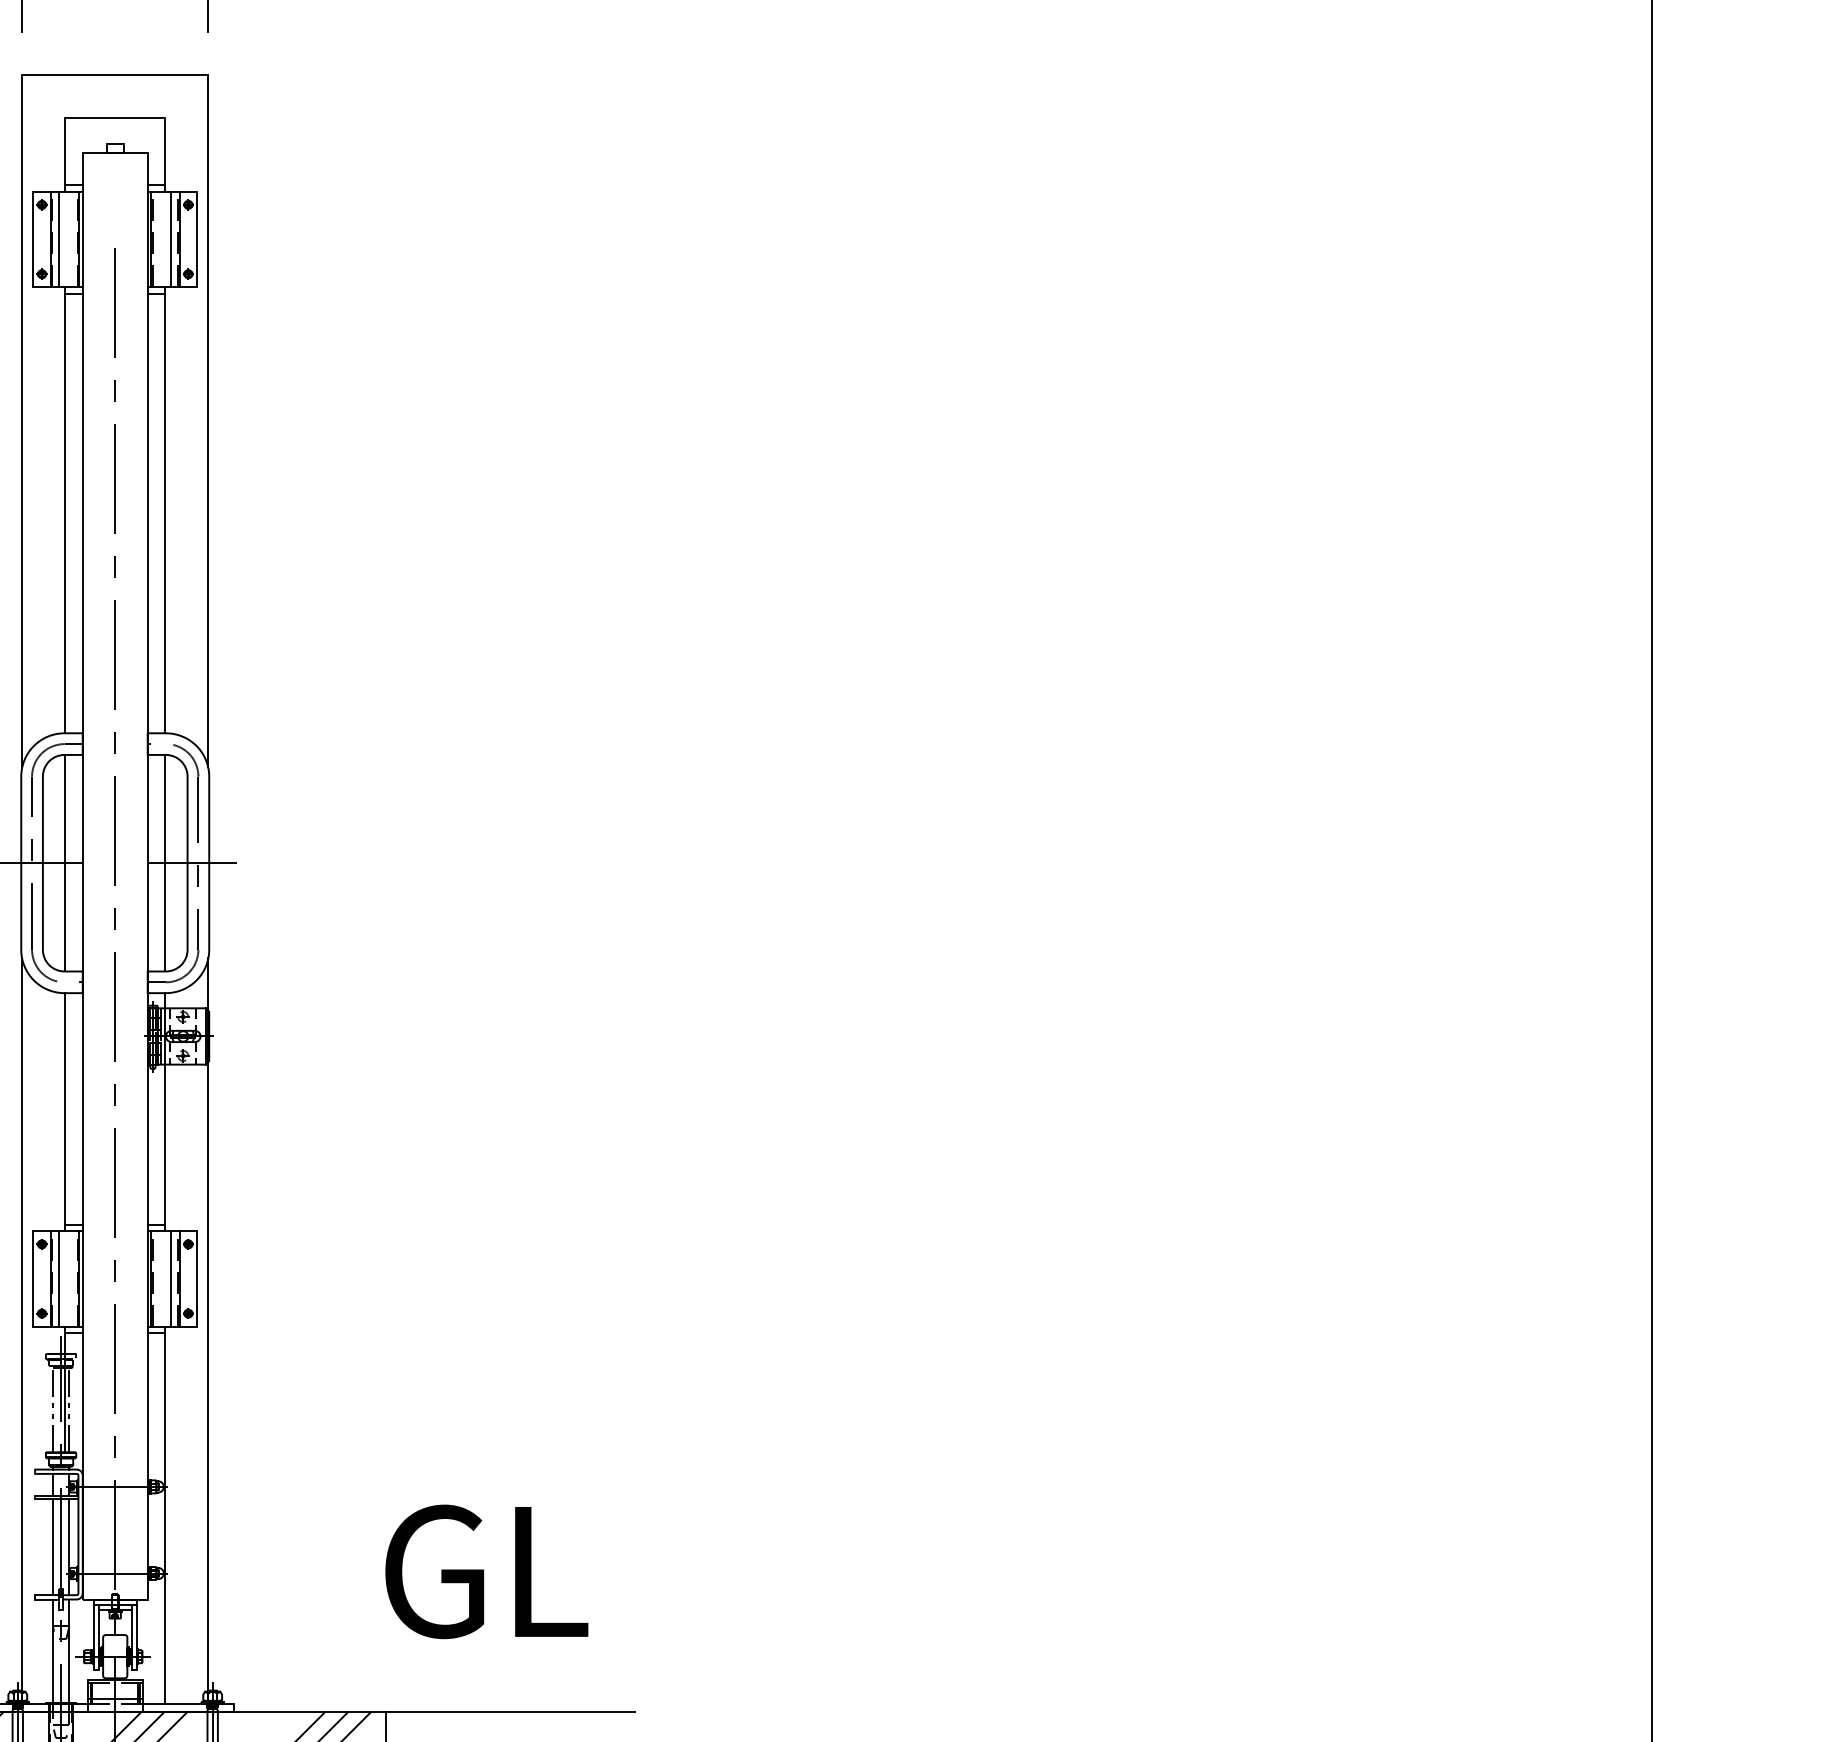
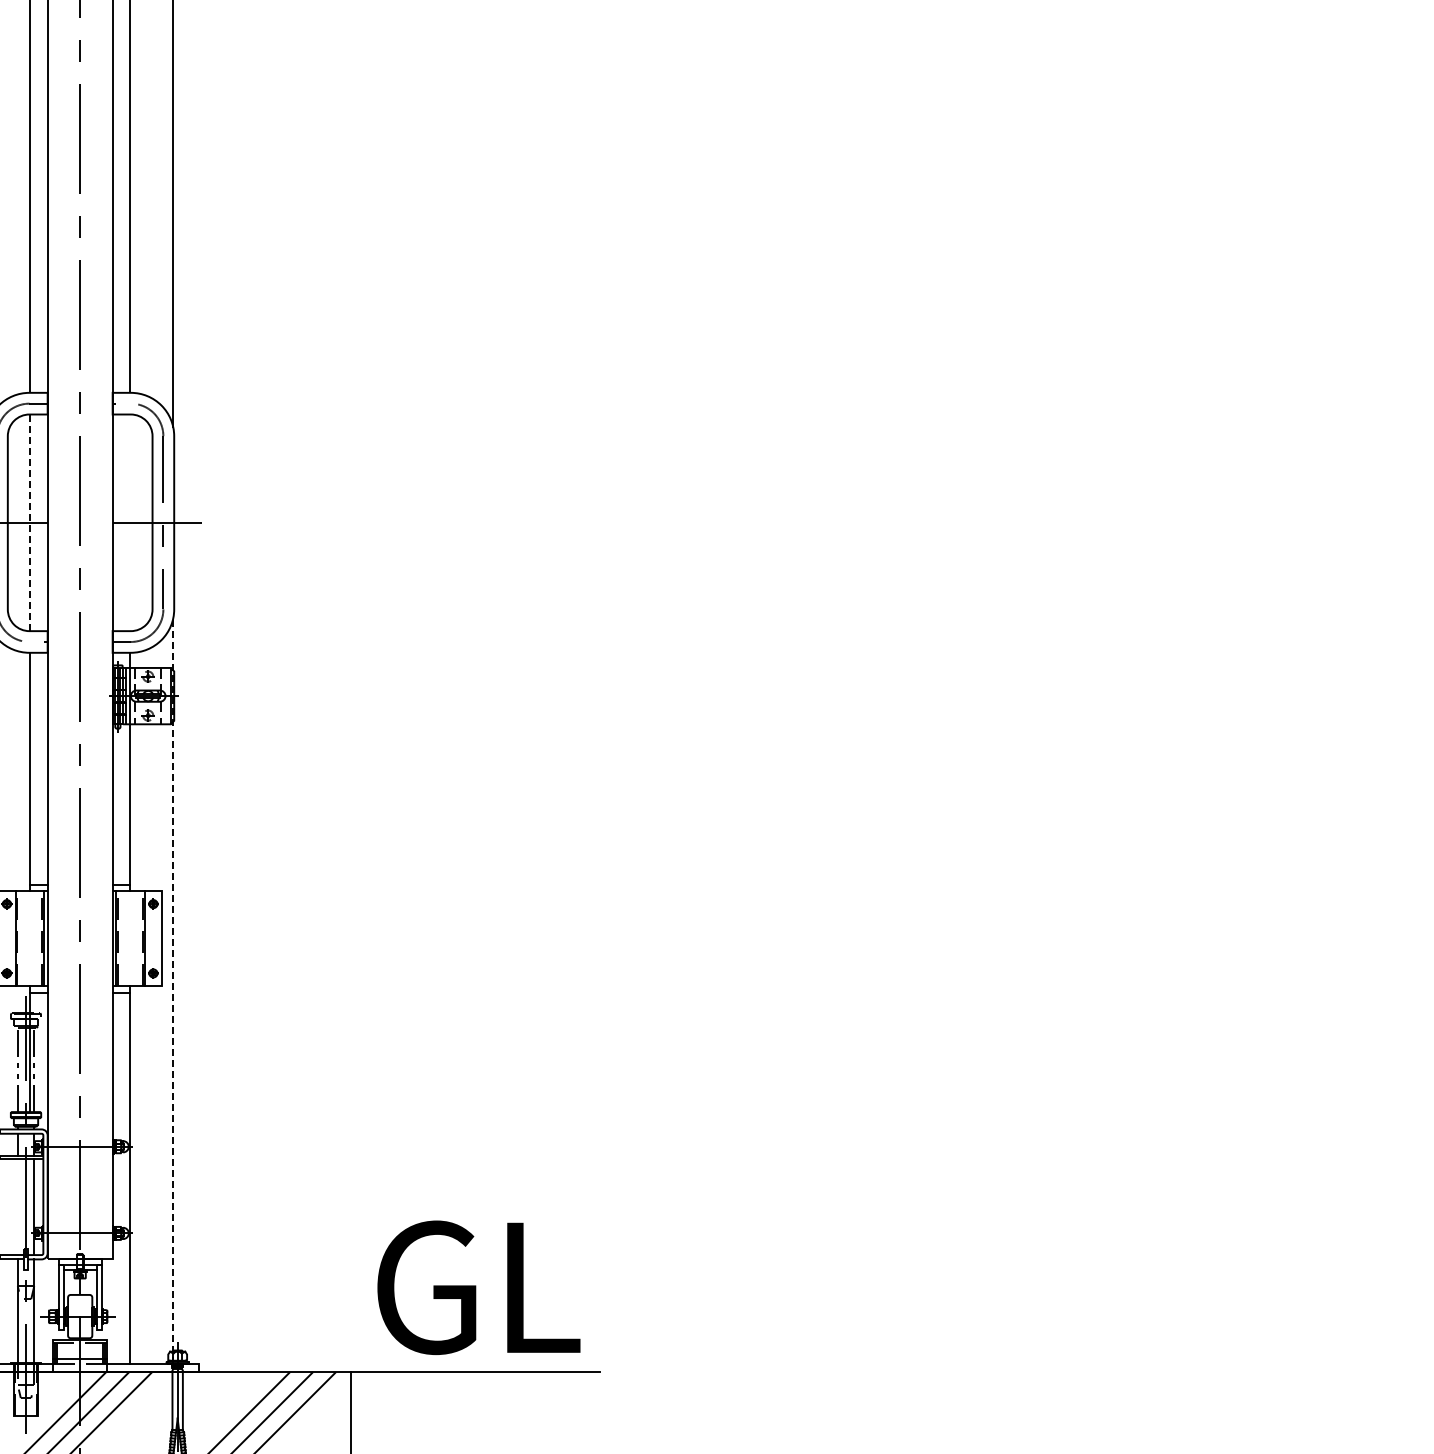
line: (65, 862) -> (30, 522), solid -> dashed
line: (165, 862) -> (130, 522), removed
line: (59, 1278) -> (24, 938), removed
line: (171, 1278) -> (136, 938), removed
line: (208, 1331) -> (173, 991), solid -> dashed
line: (52, 1547) -> (17, 1207), removed
text: (486, 1571) -> (478, 1287), moved

